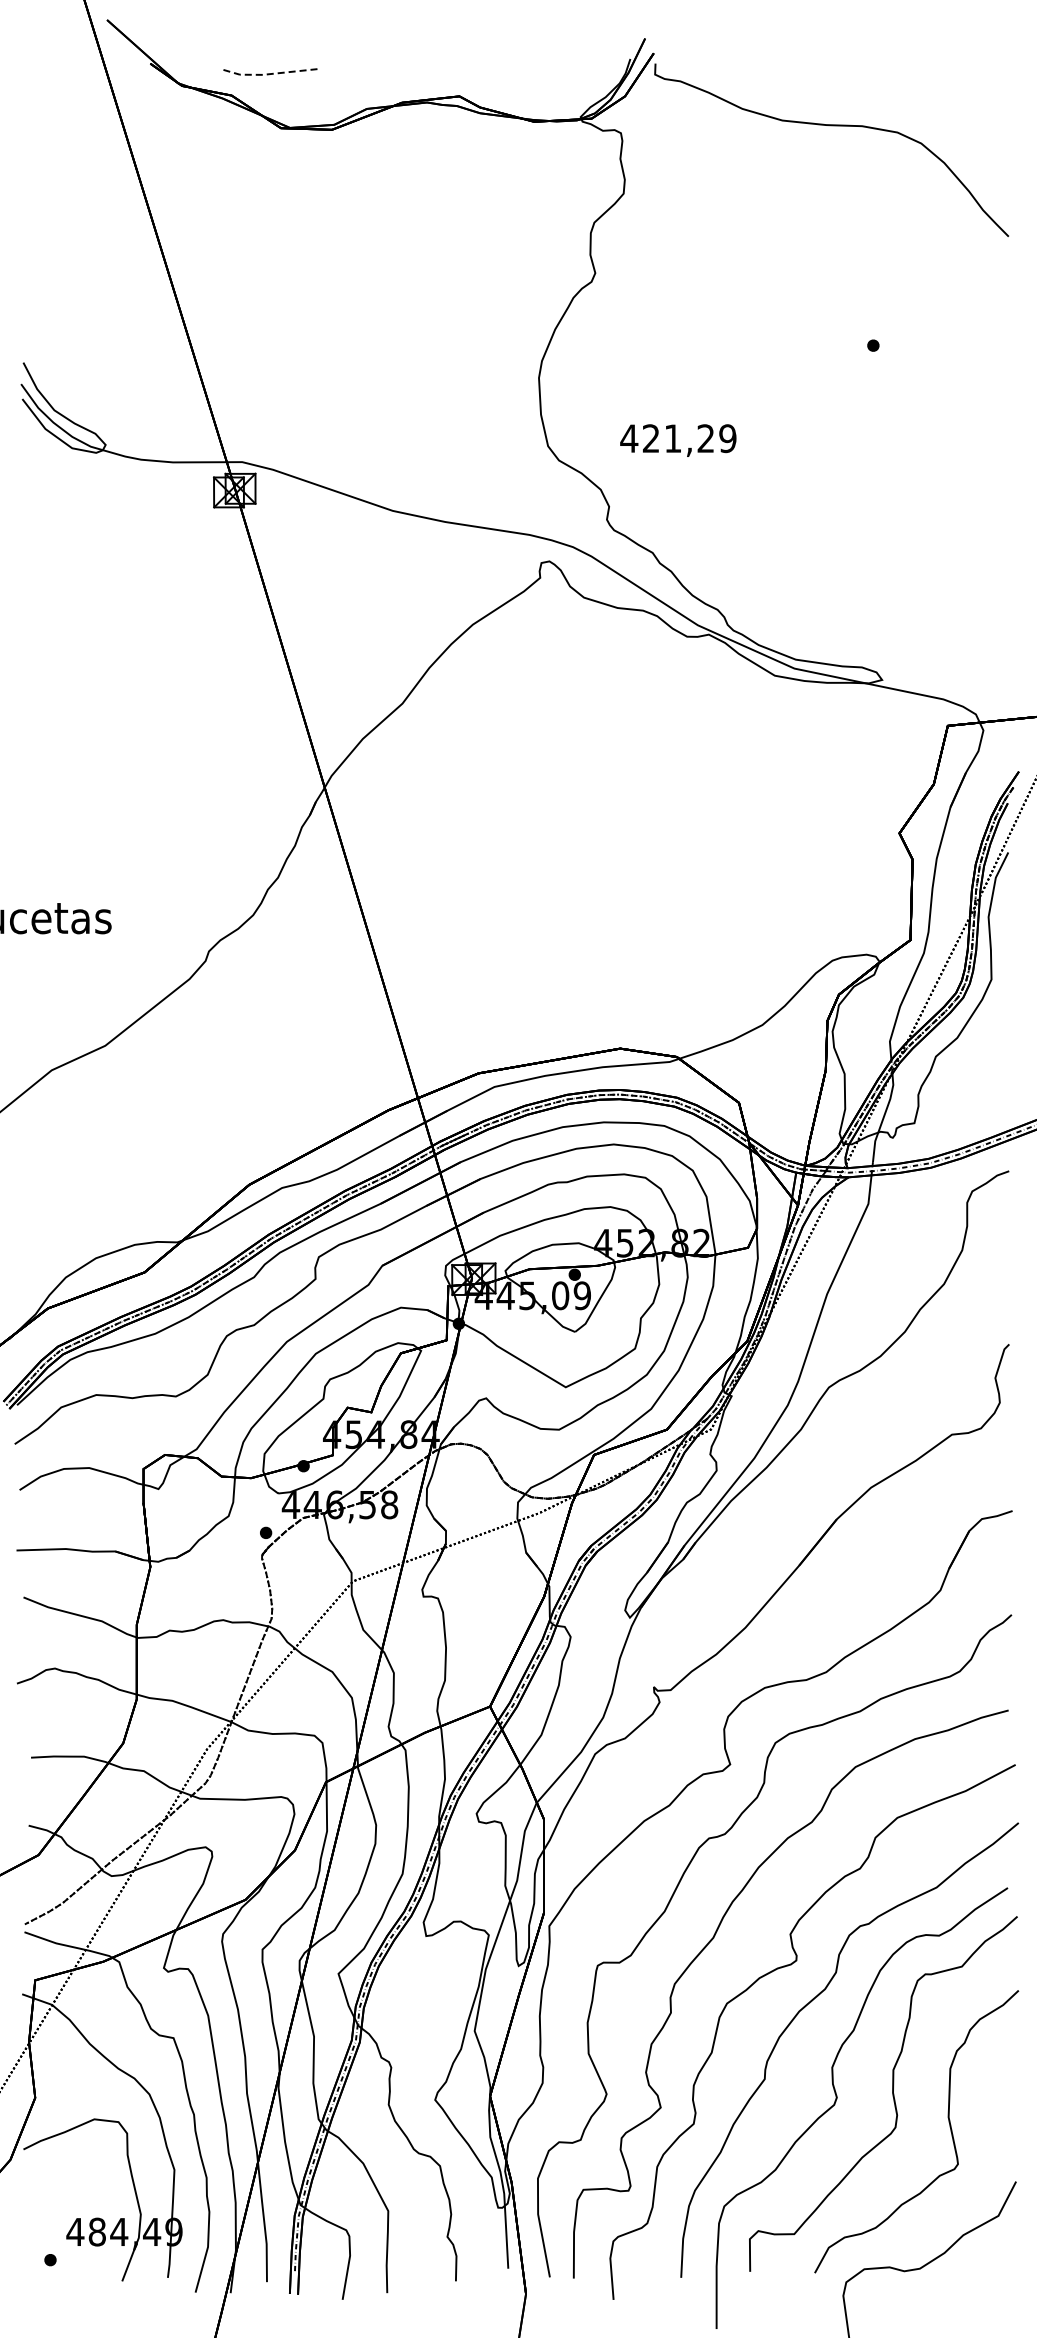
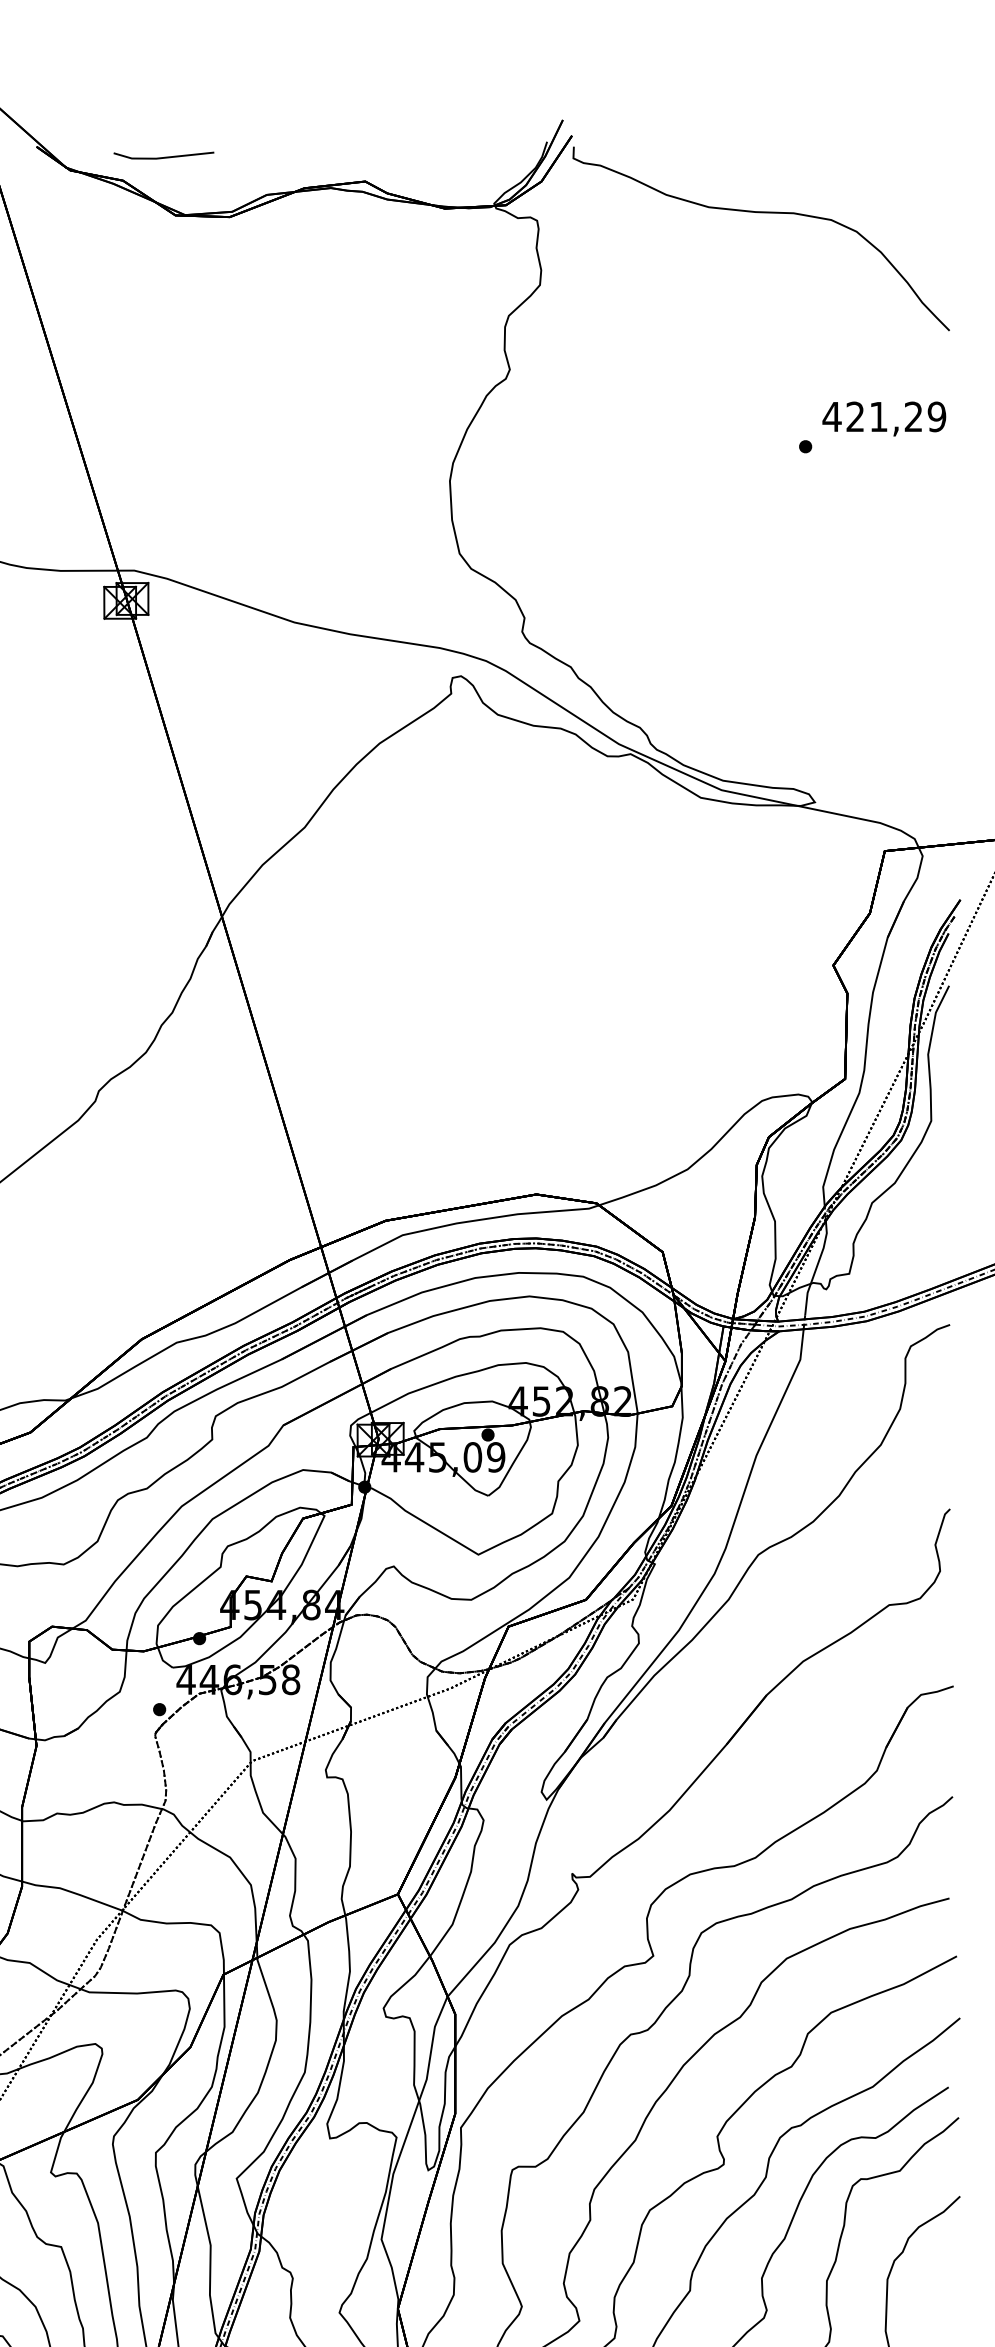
line: (268, 74) -> (162, 158), dashed -> solid
text: (678, 440) -> (884, 418), moved

